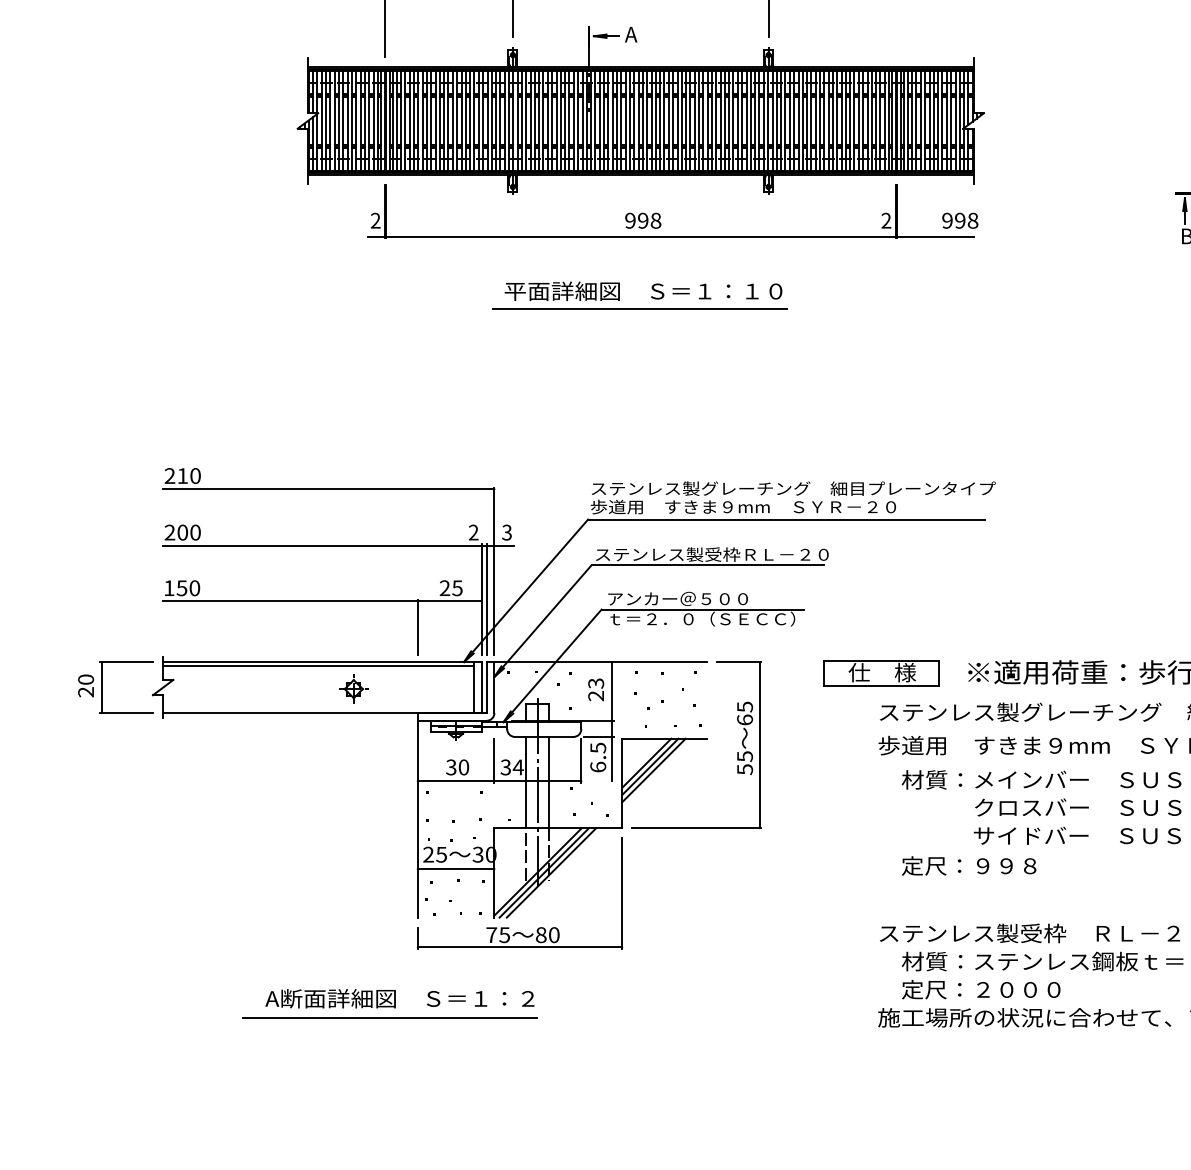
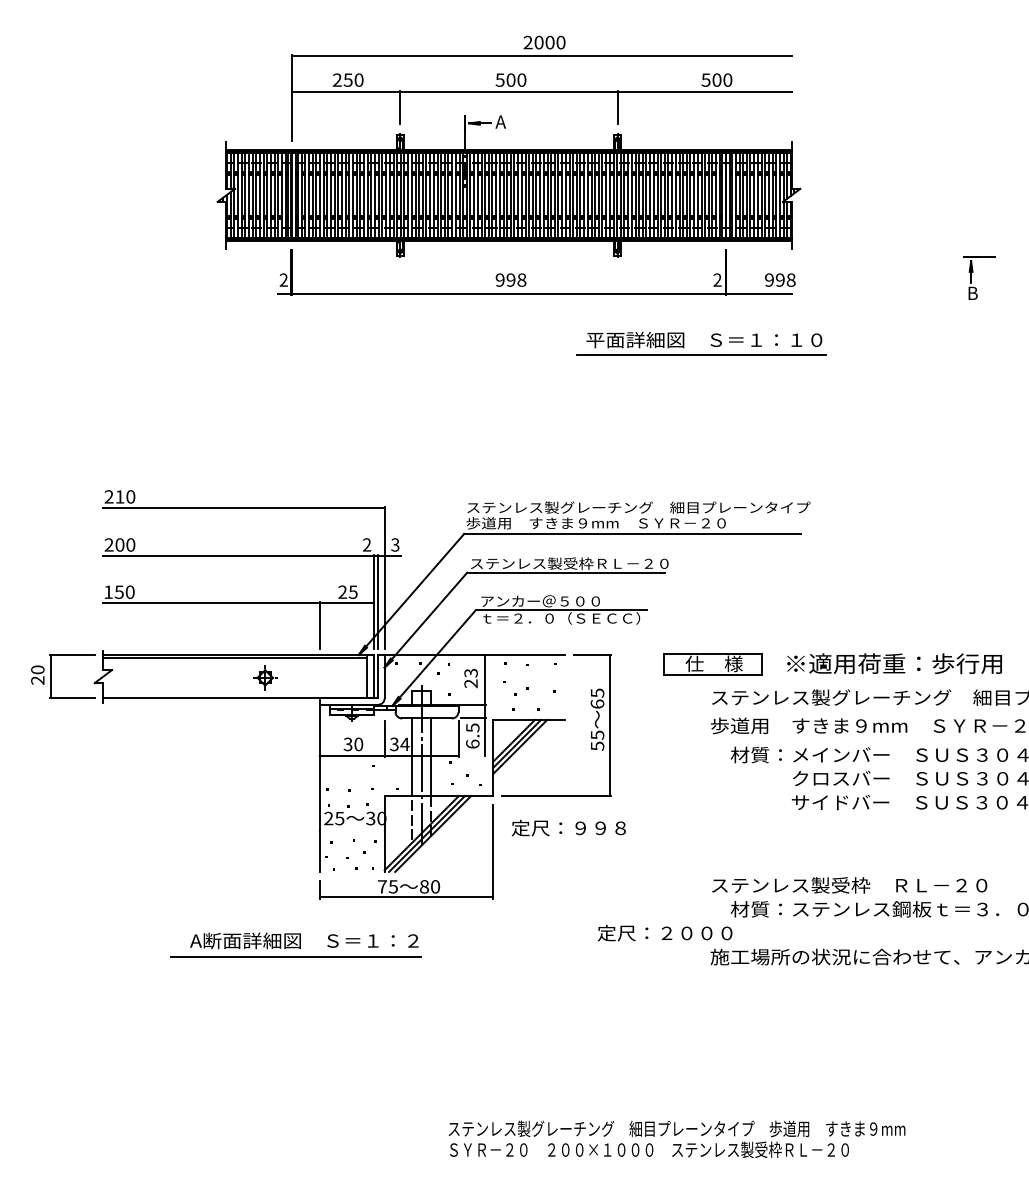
part: (650, 296) -> (710, 344), moved
text: (968, 865) -> (568, 827), moved
line: (455, 868) -> (351, 830), removed
text: (980, 990) -> (664, 933), moved

